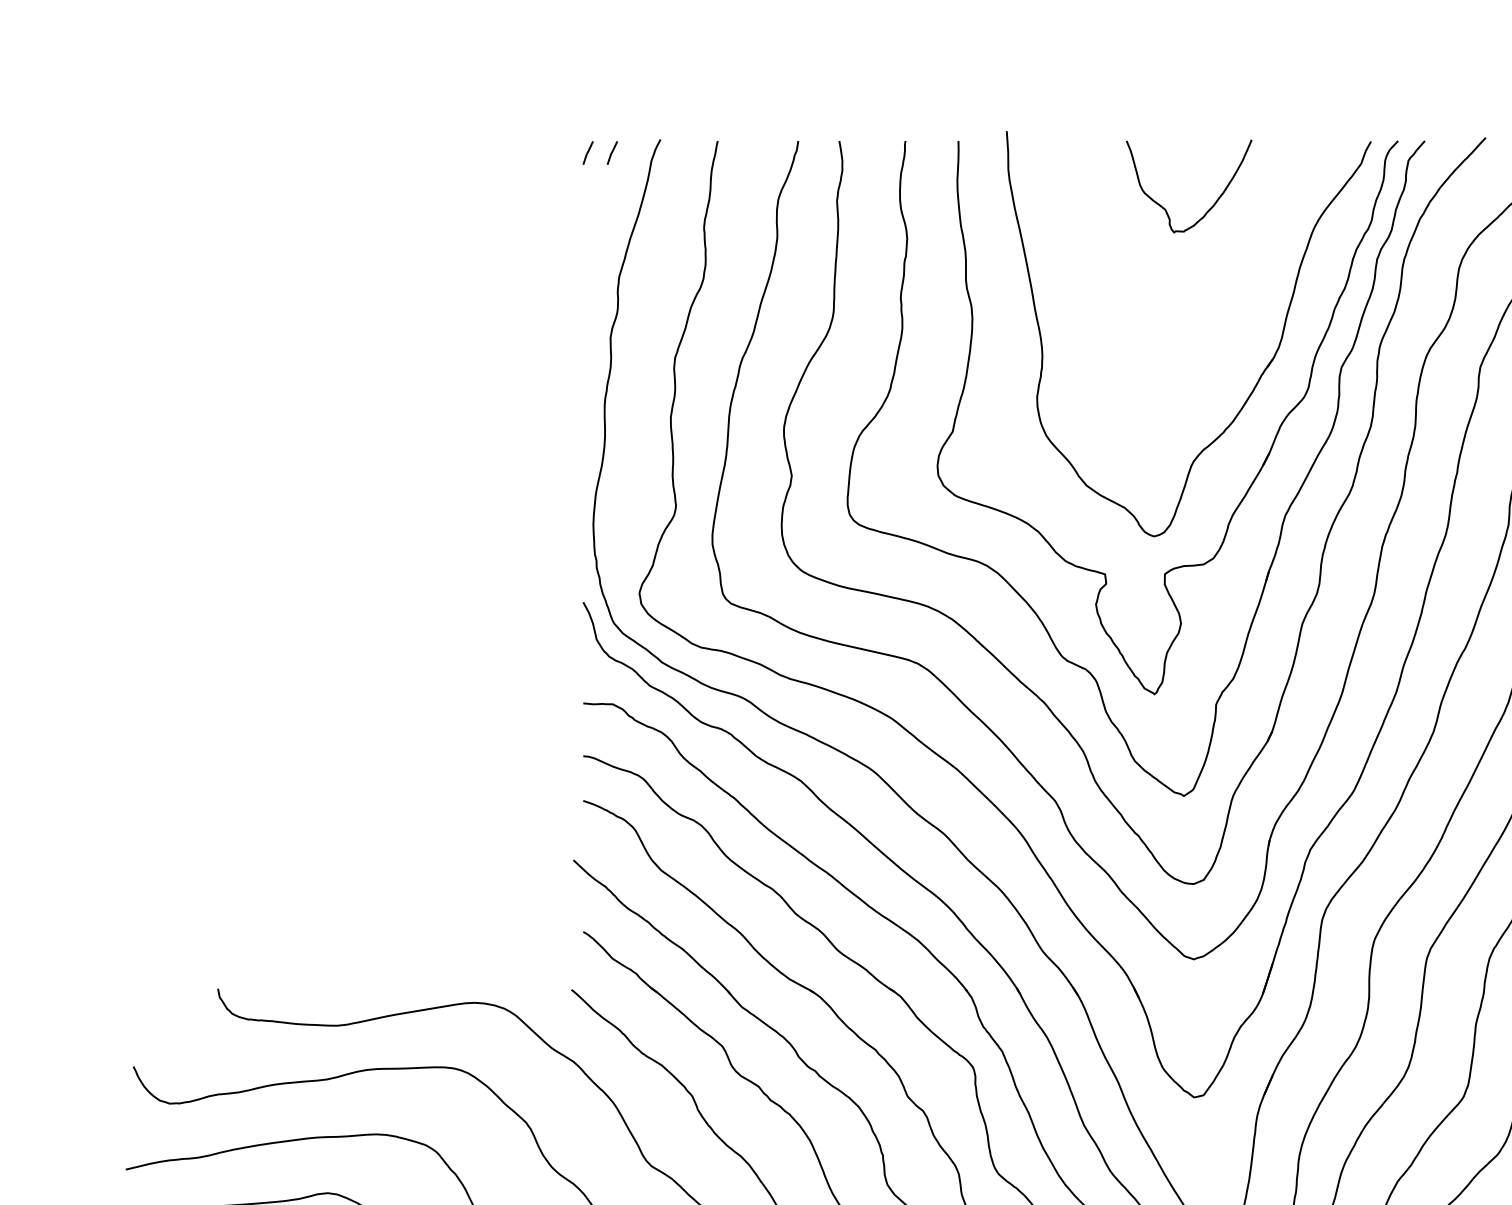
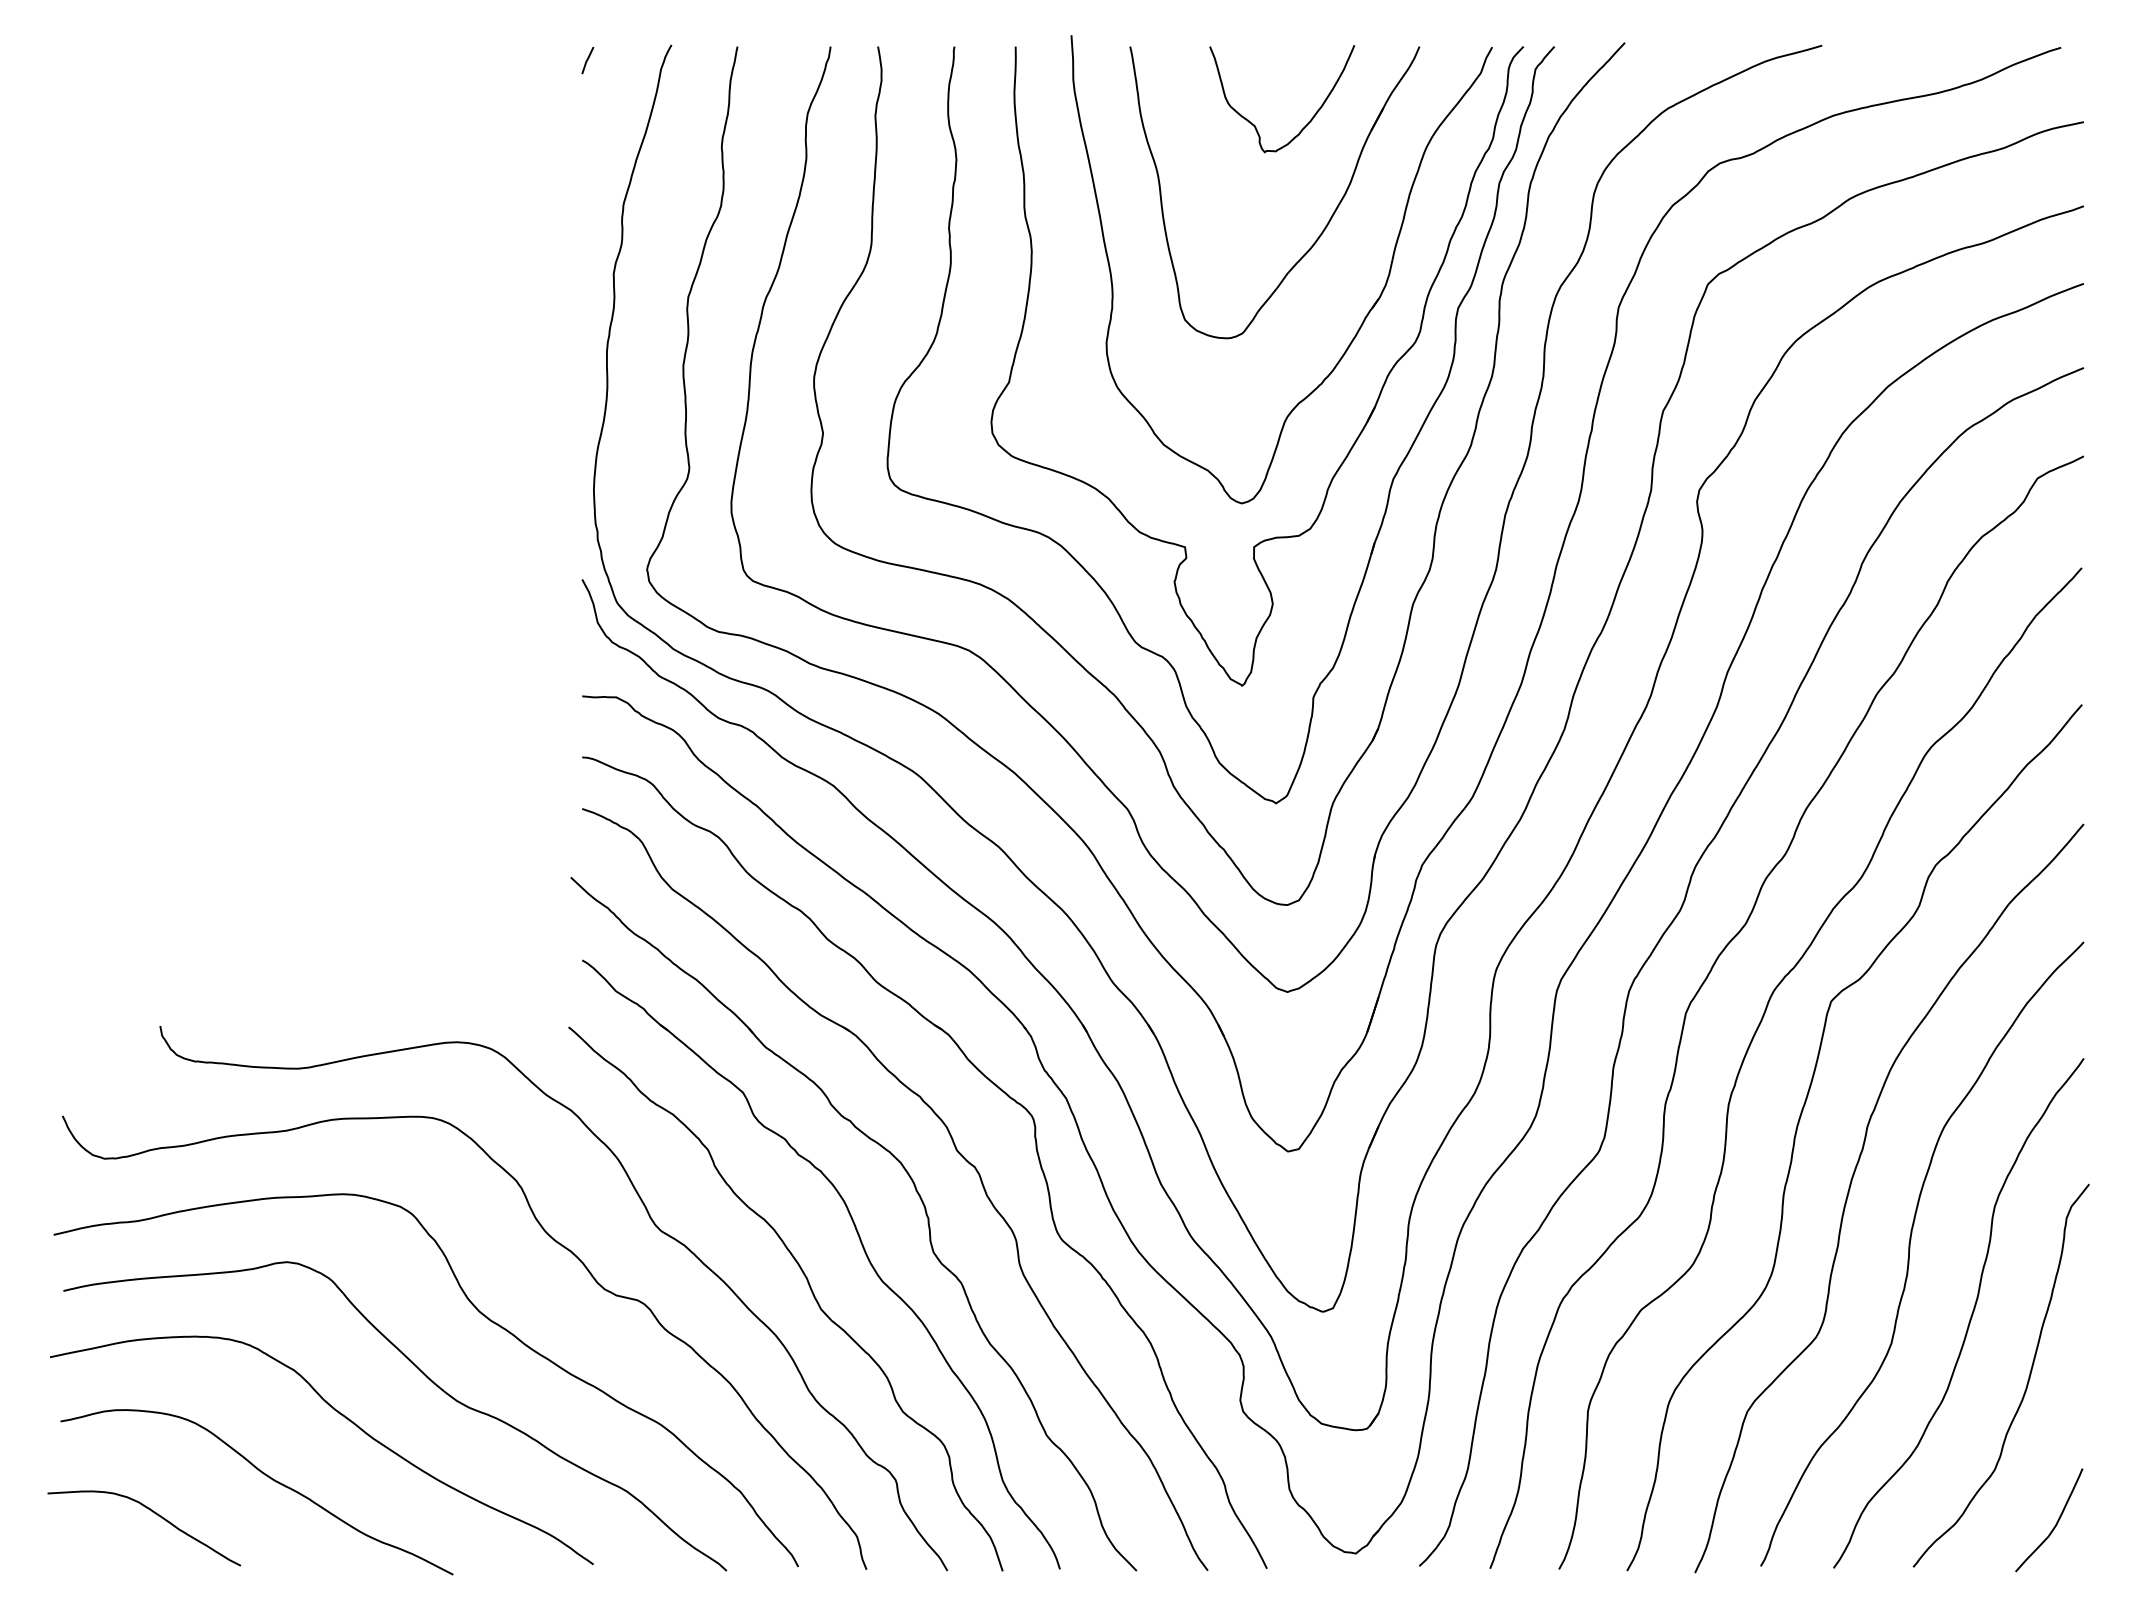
line: (612, 153) -> (615, 60), removed
part: (1229, 291) -> (1328, 220), added

